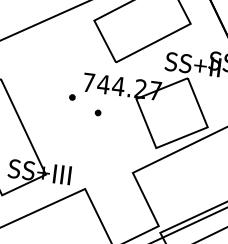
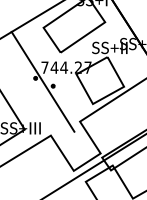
line: (82, 103) -> (42, 81), added

